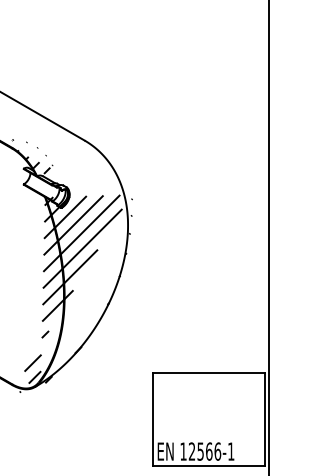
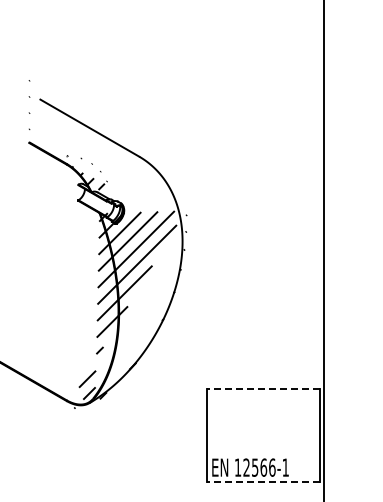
line: (208, 373) -> (263, 389), solid -> dashed
line: (208, 465) -> (263, 481), solid -> dashed

